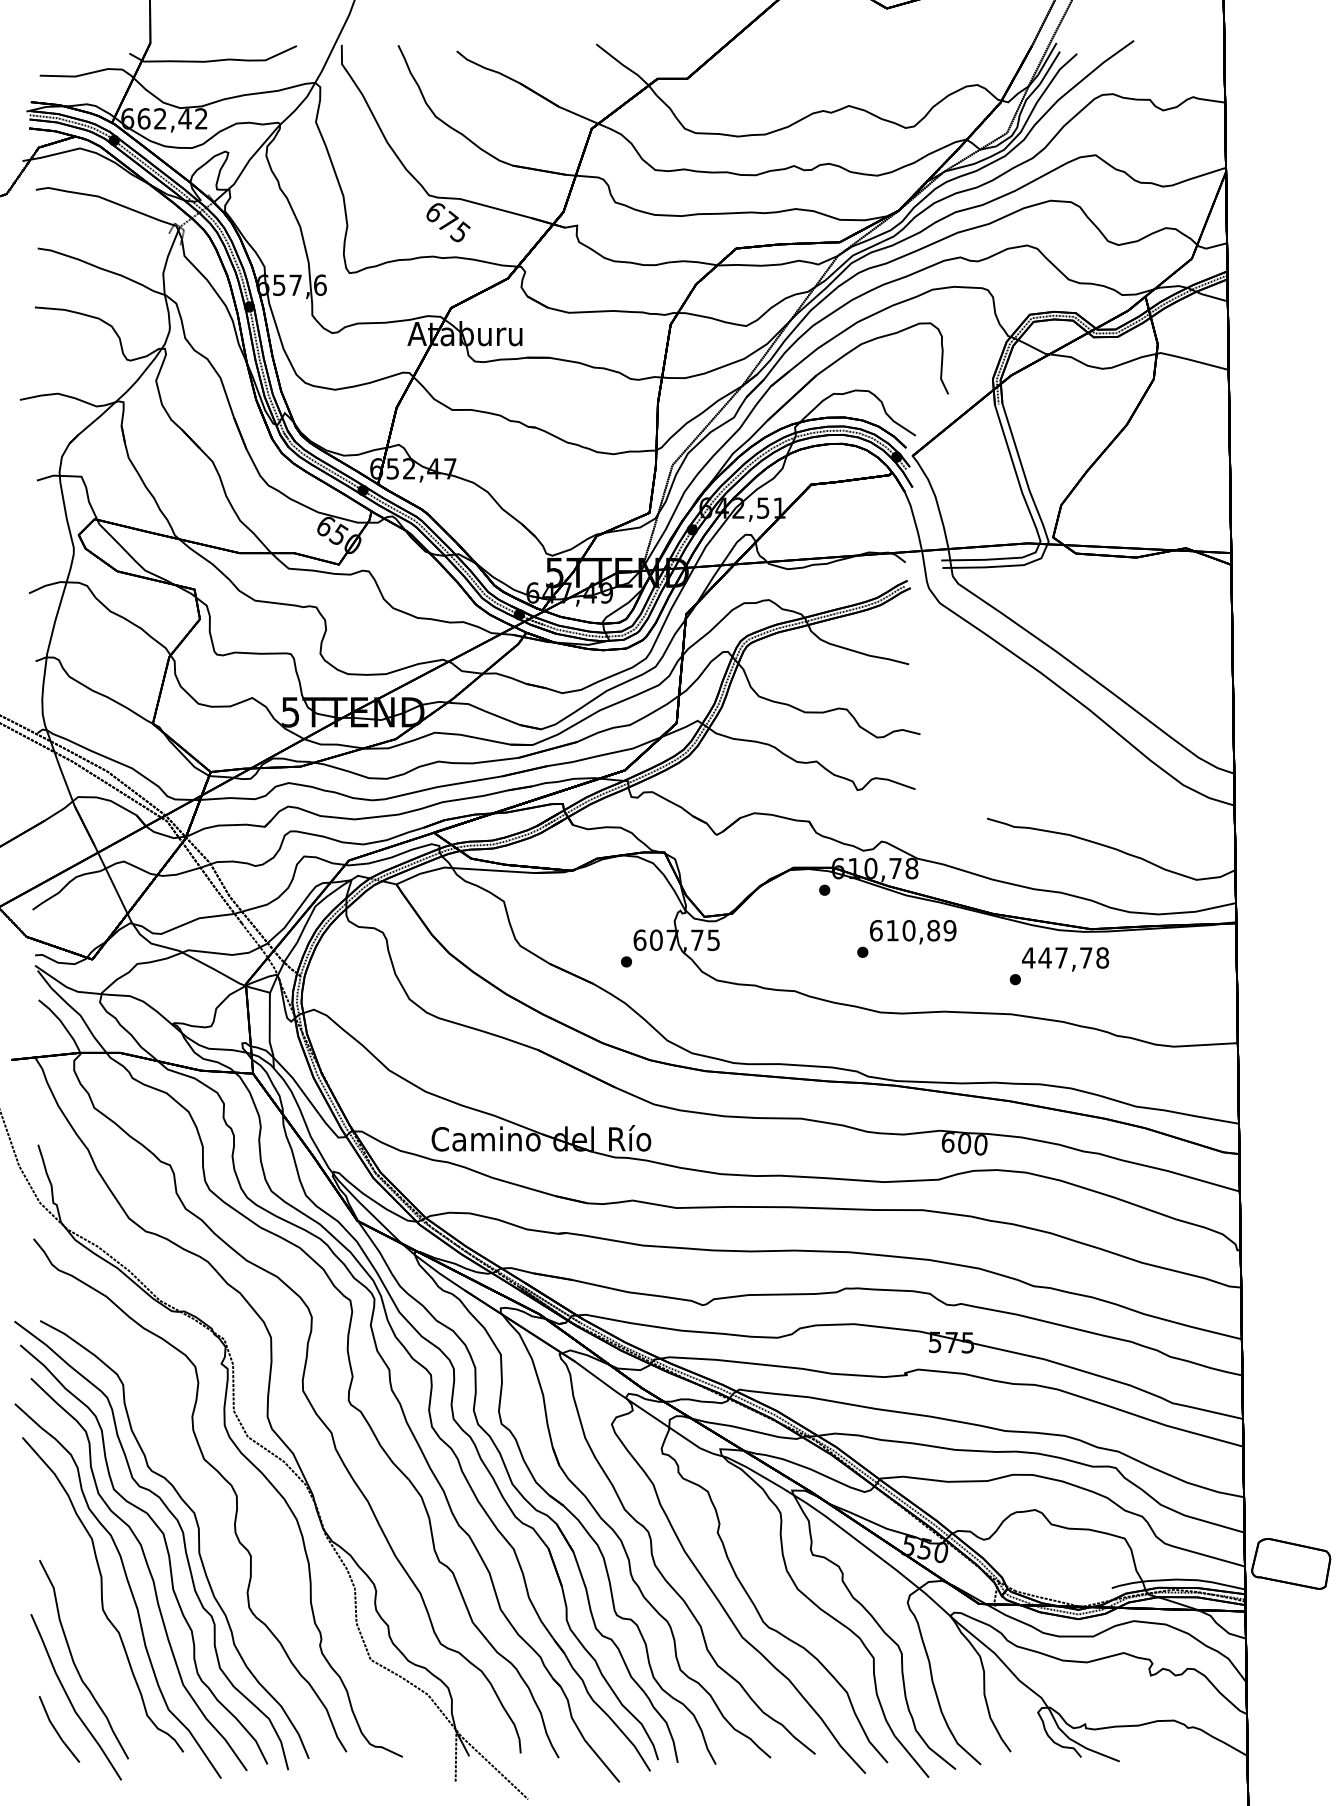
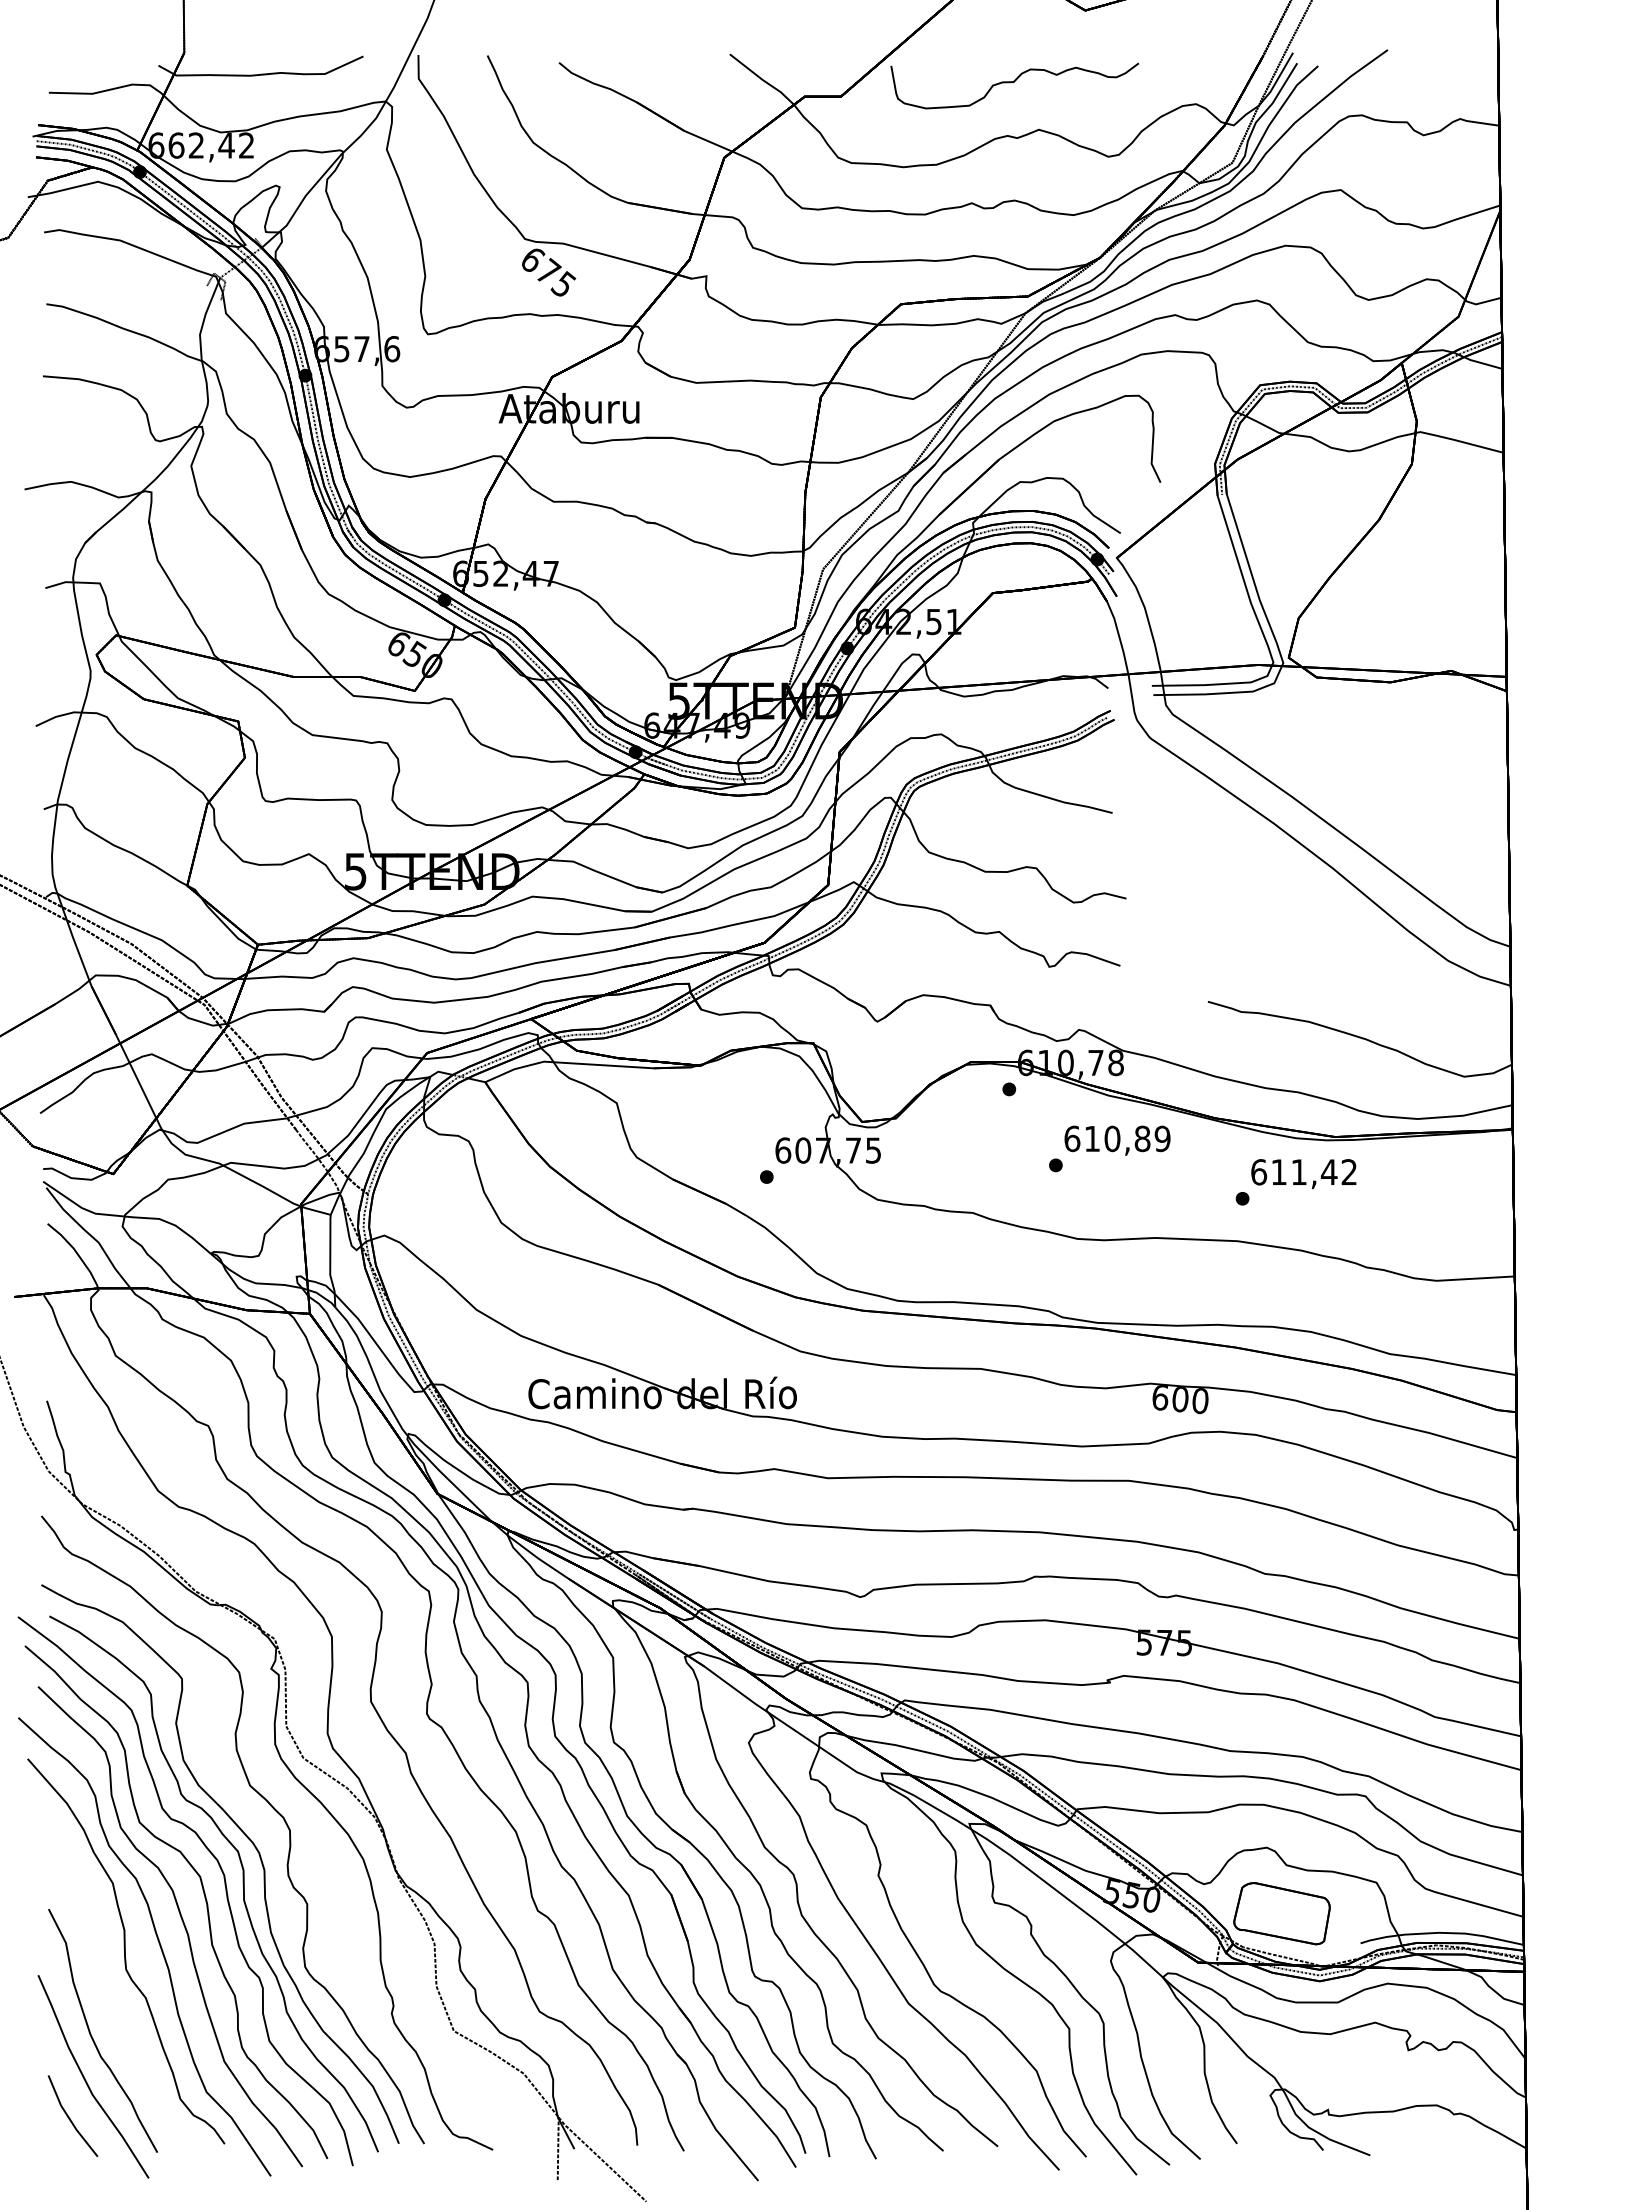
curve: (828, 67) -> (1014, 82), added
text: (1065, 958) -> (1303, 1172), 447,78 -> 611,42
part: (201, 1501) -> (246, 1837), added
part: (1290, 1563) -> (1281, 1913), moved

